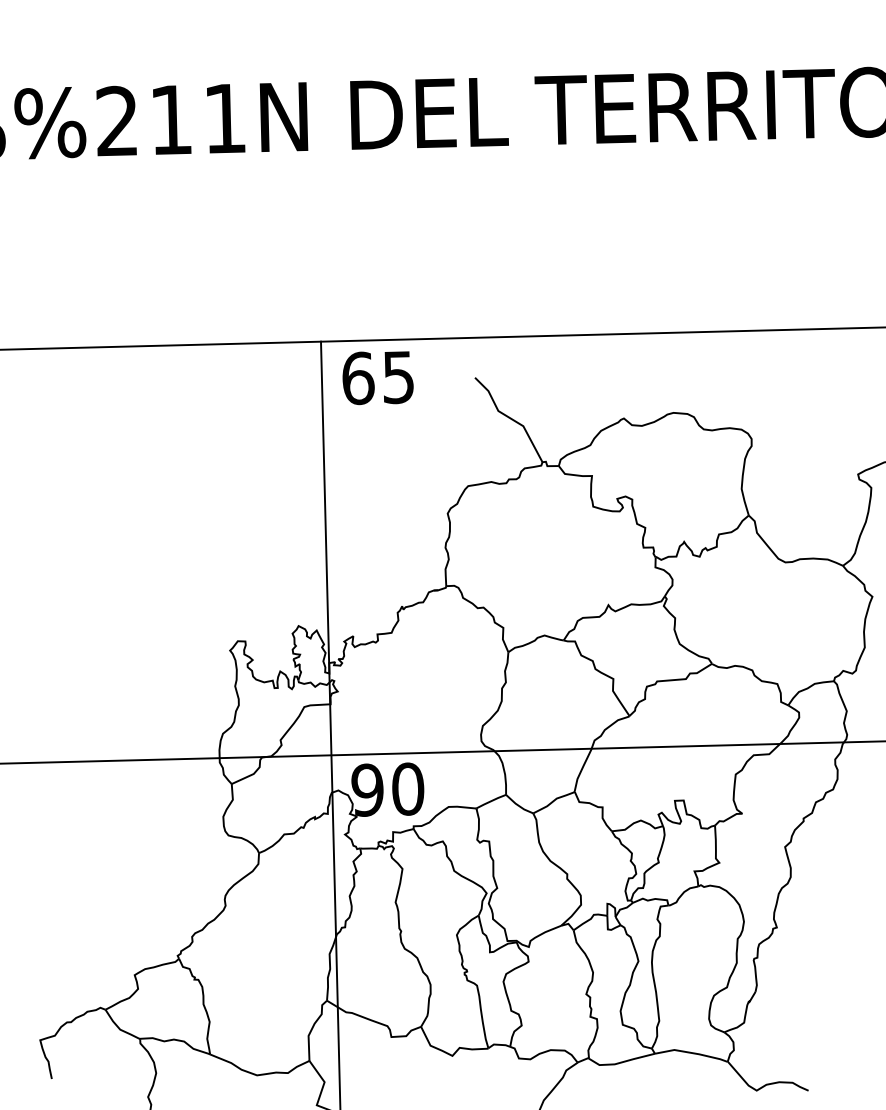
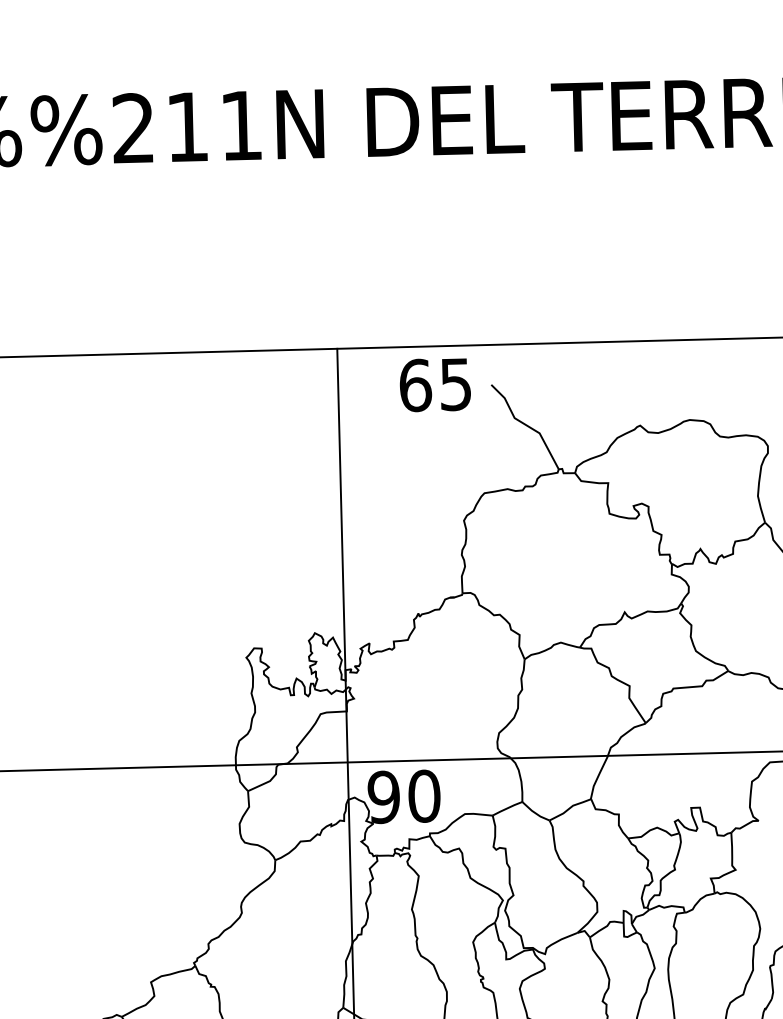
text: (377, 378) -> (434, 385), moved

